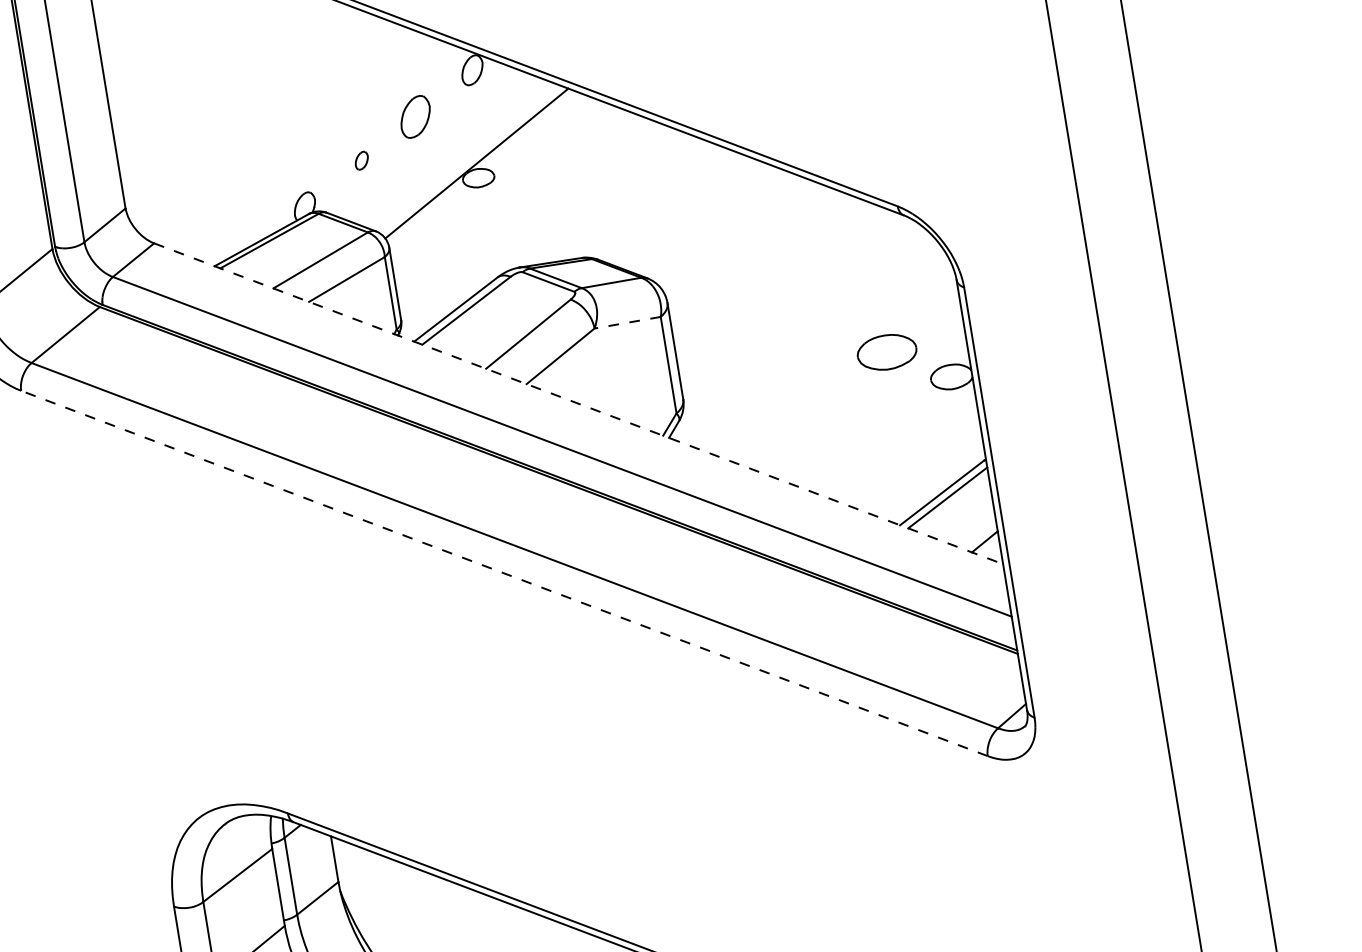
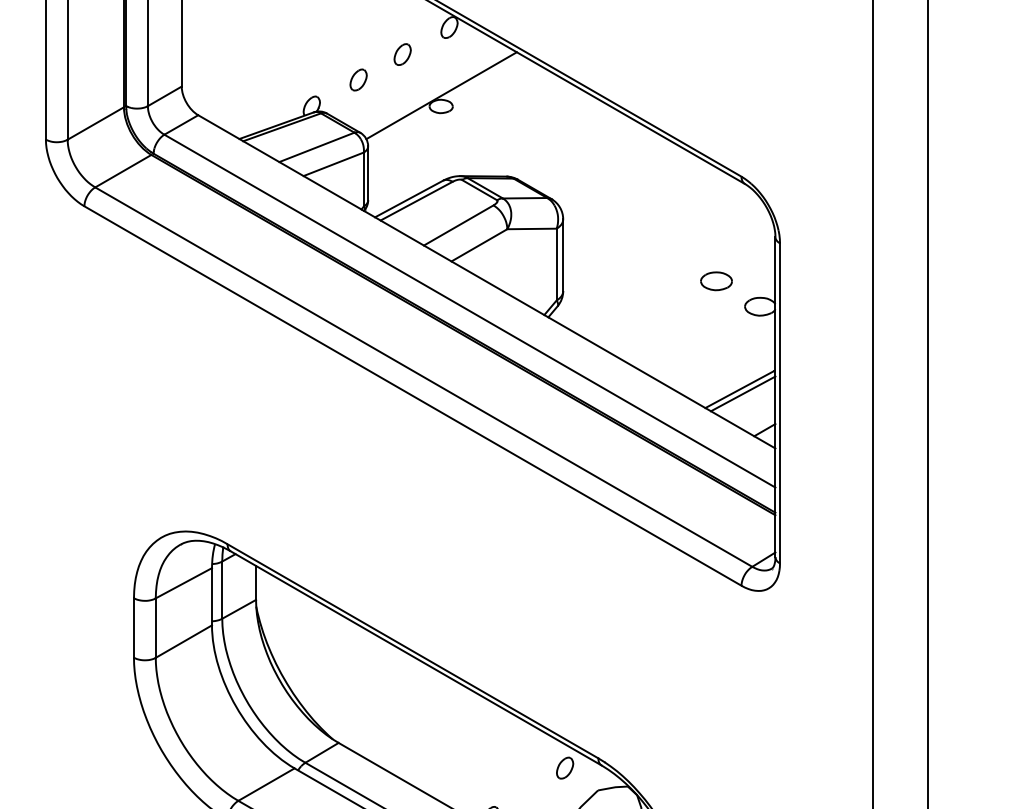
part: (415, 116) -> (402, 54), size x0.71
part: (361, 160) -> (358, 79), size x1.67
line: (626, 322) -> (531, 228), dashed -> solid
part: (887, 352) -> (716, 281), size x0.71
line: (579, 404) -> (487, 282), dashed -> solid
line: (503, 572) -> (412, 395), dashed -> solid

